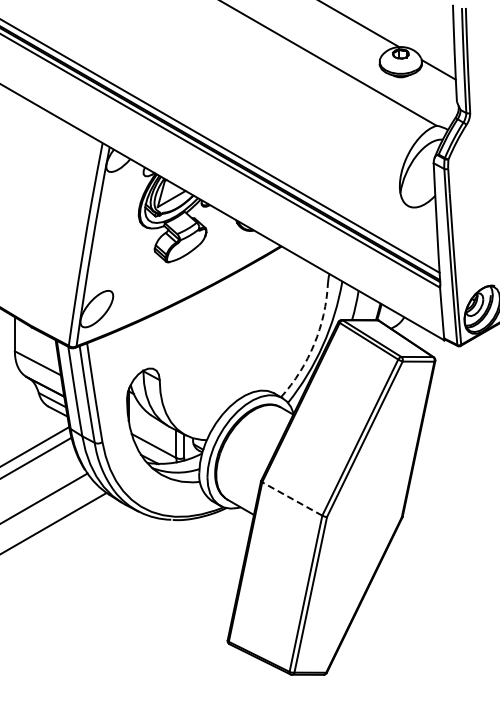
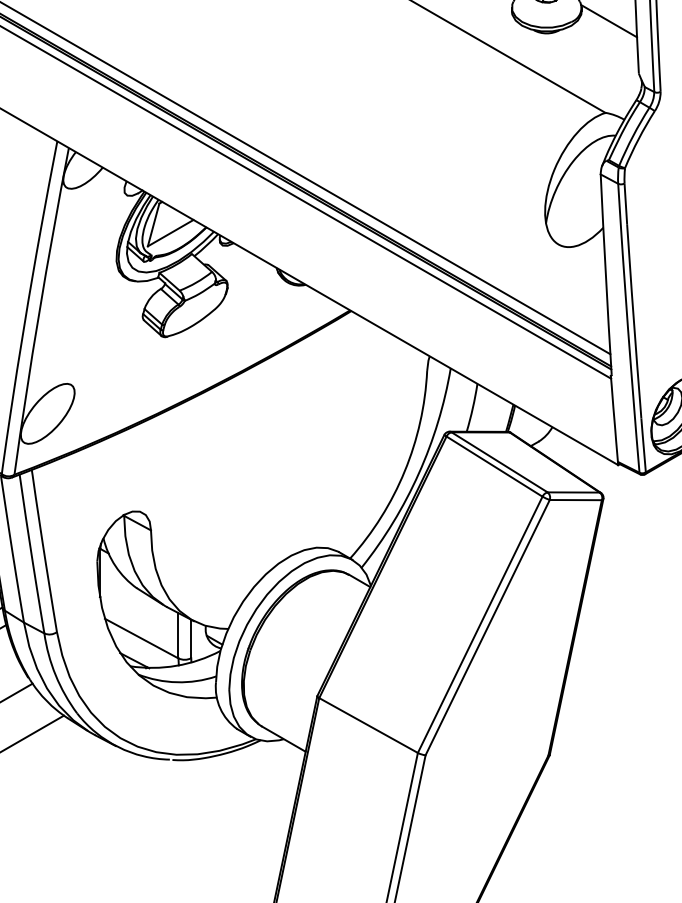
arc: (314, 344) -> (405, 471), dashed -> solid
line: (291, 498) -> (367, 724), dashed -> solid

